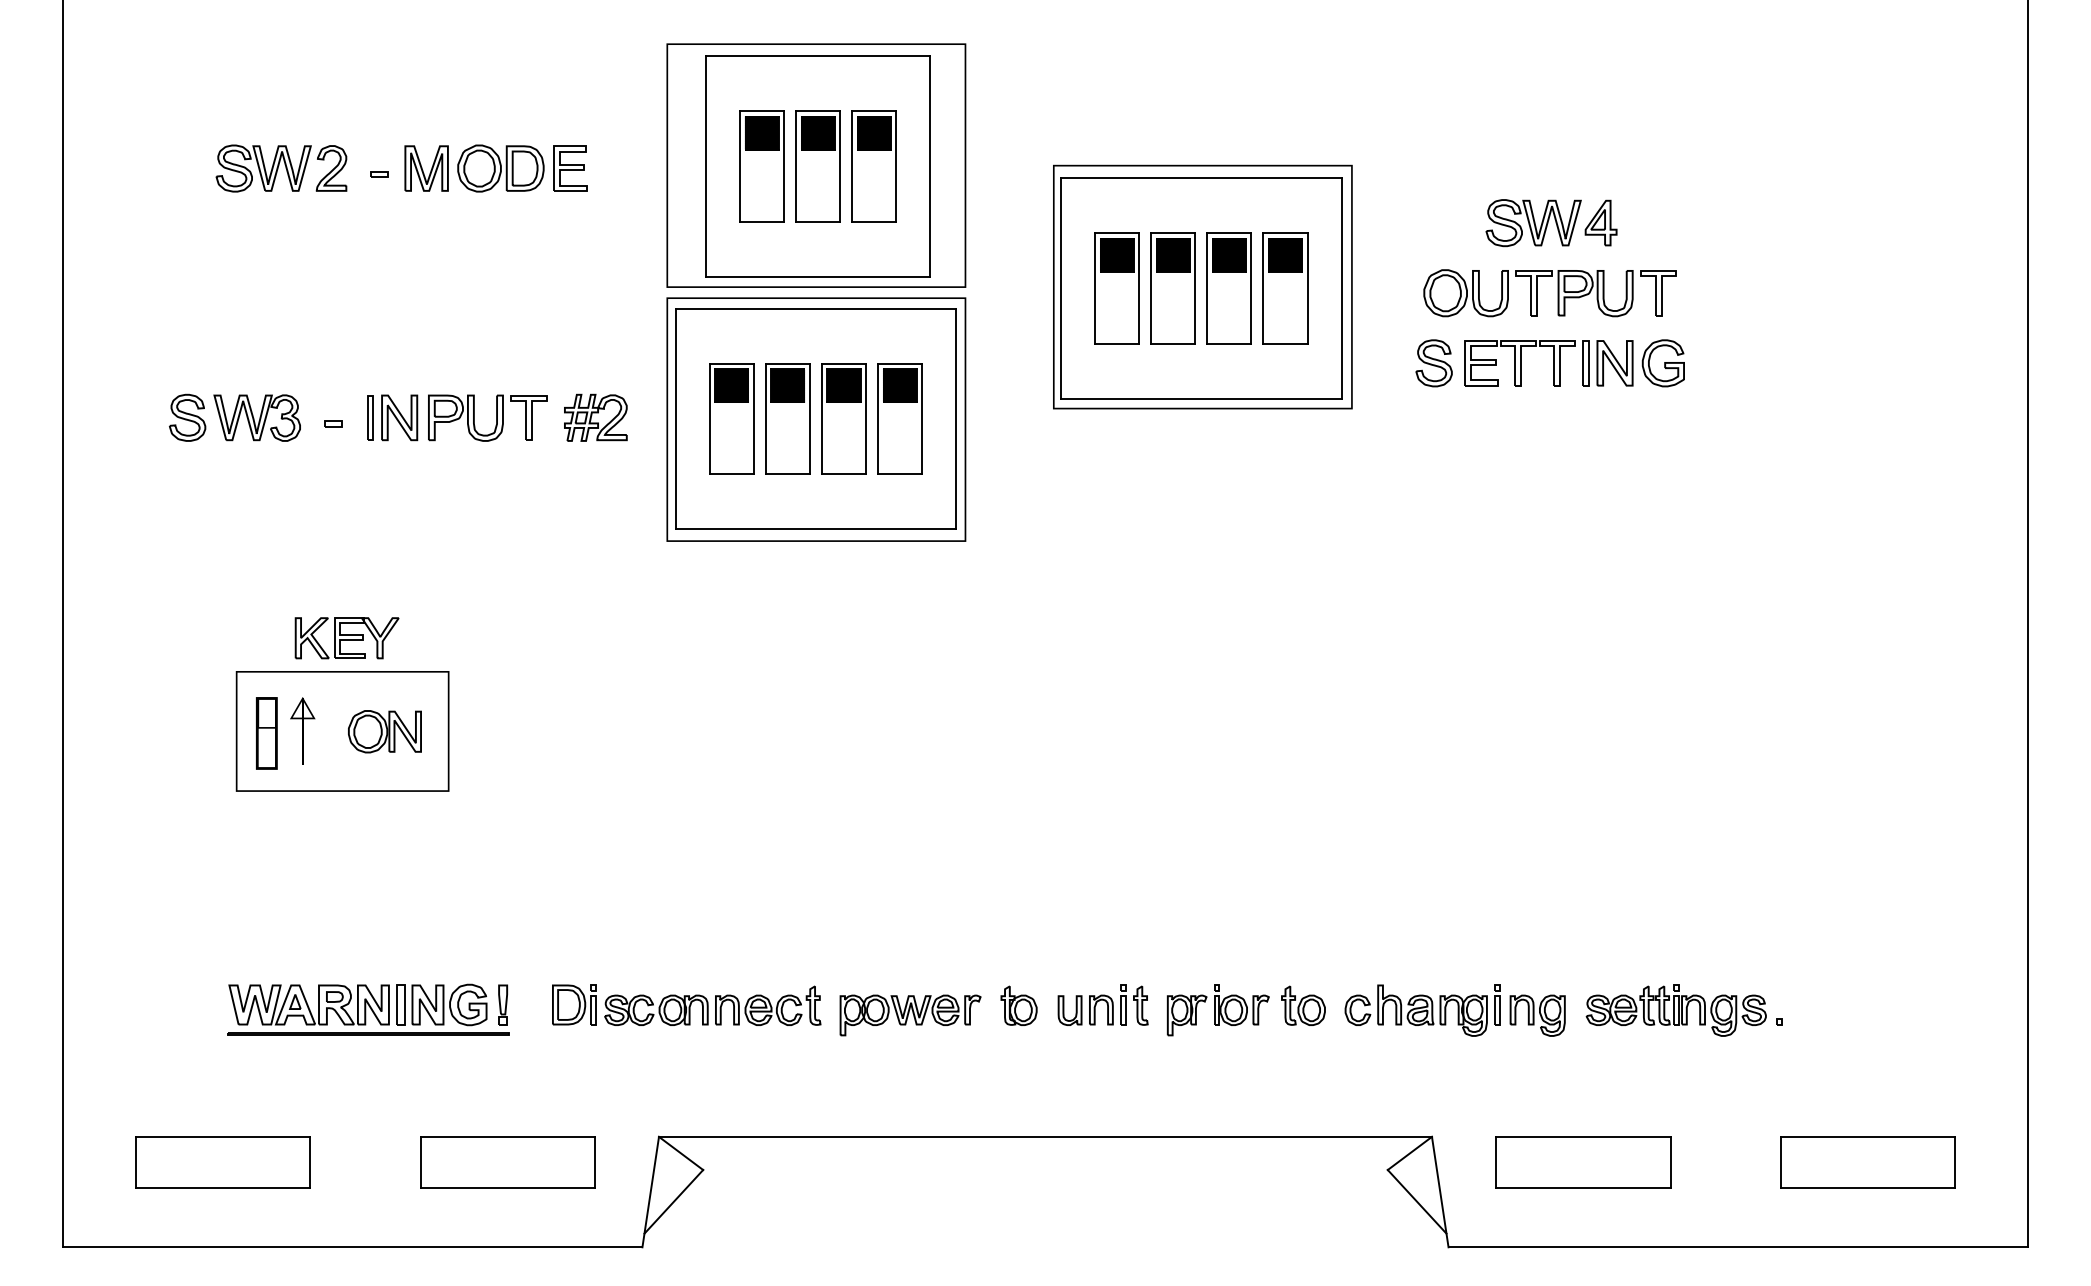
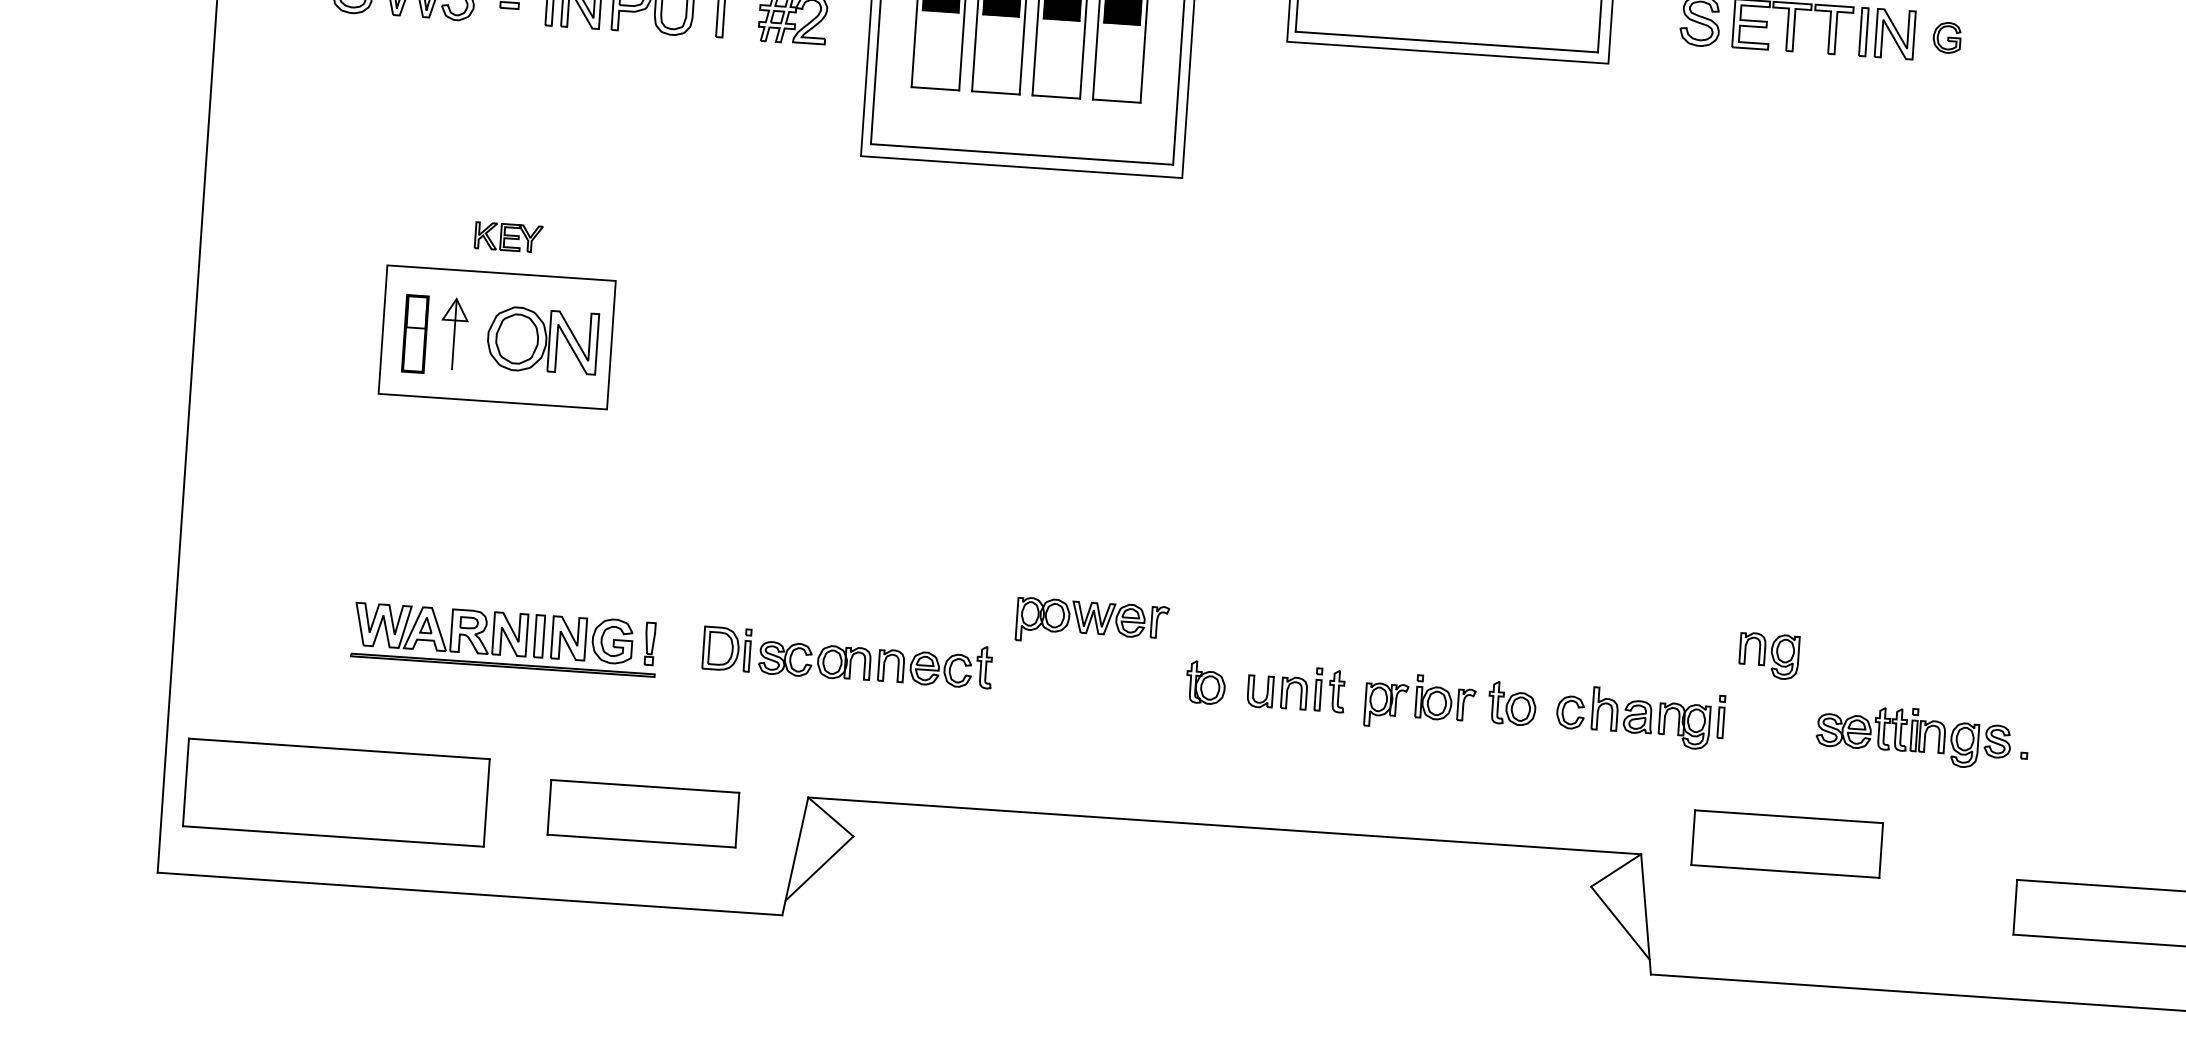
part: (1662, 363) -> (1946, 37), size x0.6
part: (346, 638) -> (508, 237), size x0.6
part: (384, 731) -> (542, 340), size x1.4
part: (910, 1015) -> (1092, 623), moved
part: (1537, 1015) -> (1768, 655), moved
part: (222, 1162) -> (336, 793), size x1.6
part: (1583, 1162) -> (1787, 844), moved

